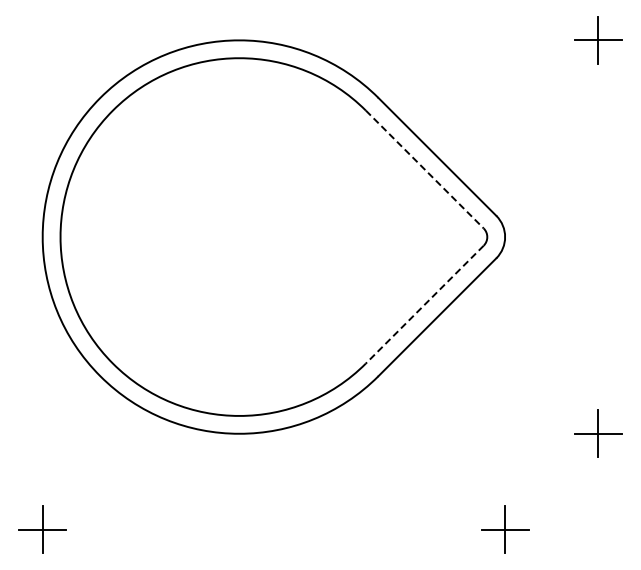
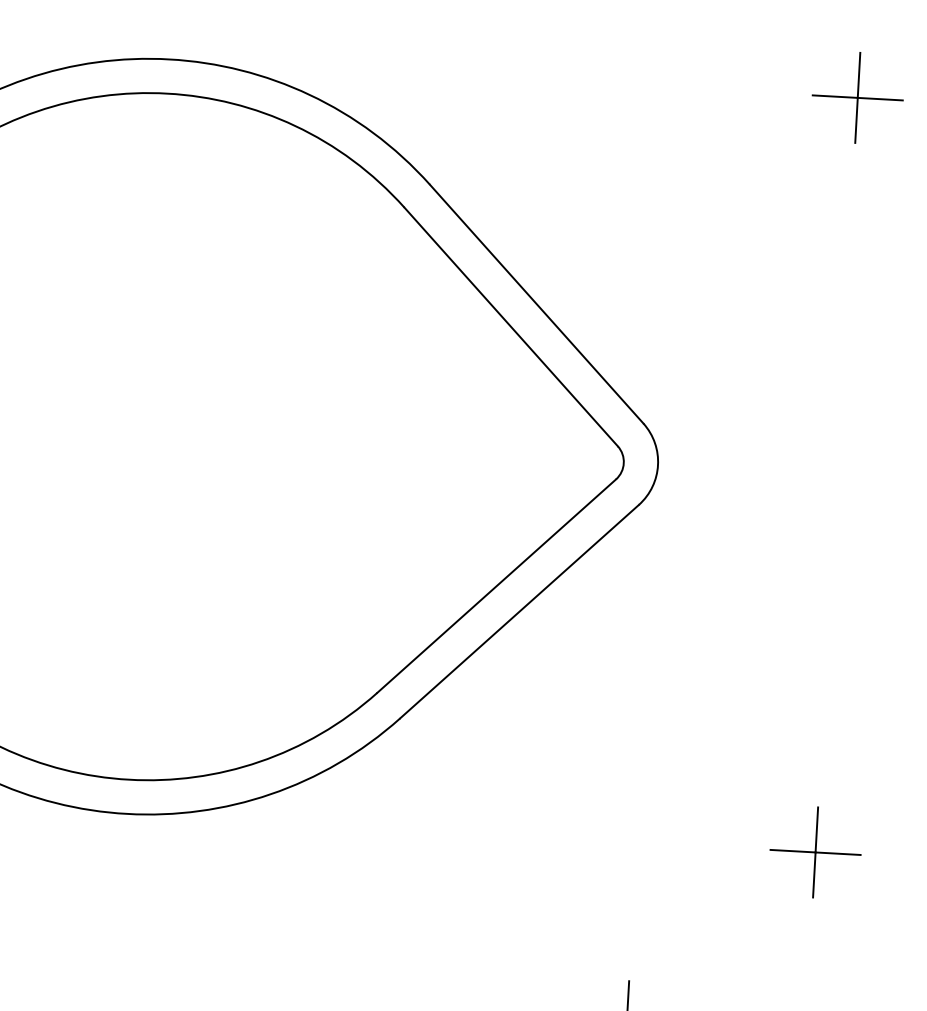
line: (425, 169) -> (512, 327), dashed -> solid
line: (424, 304) -> (496, 585), dashed -> solid

